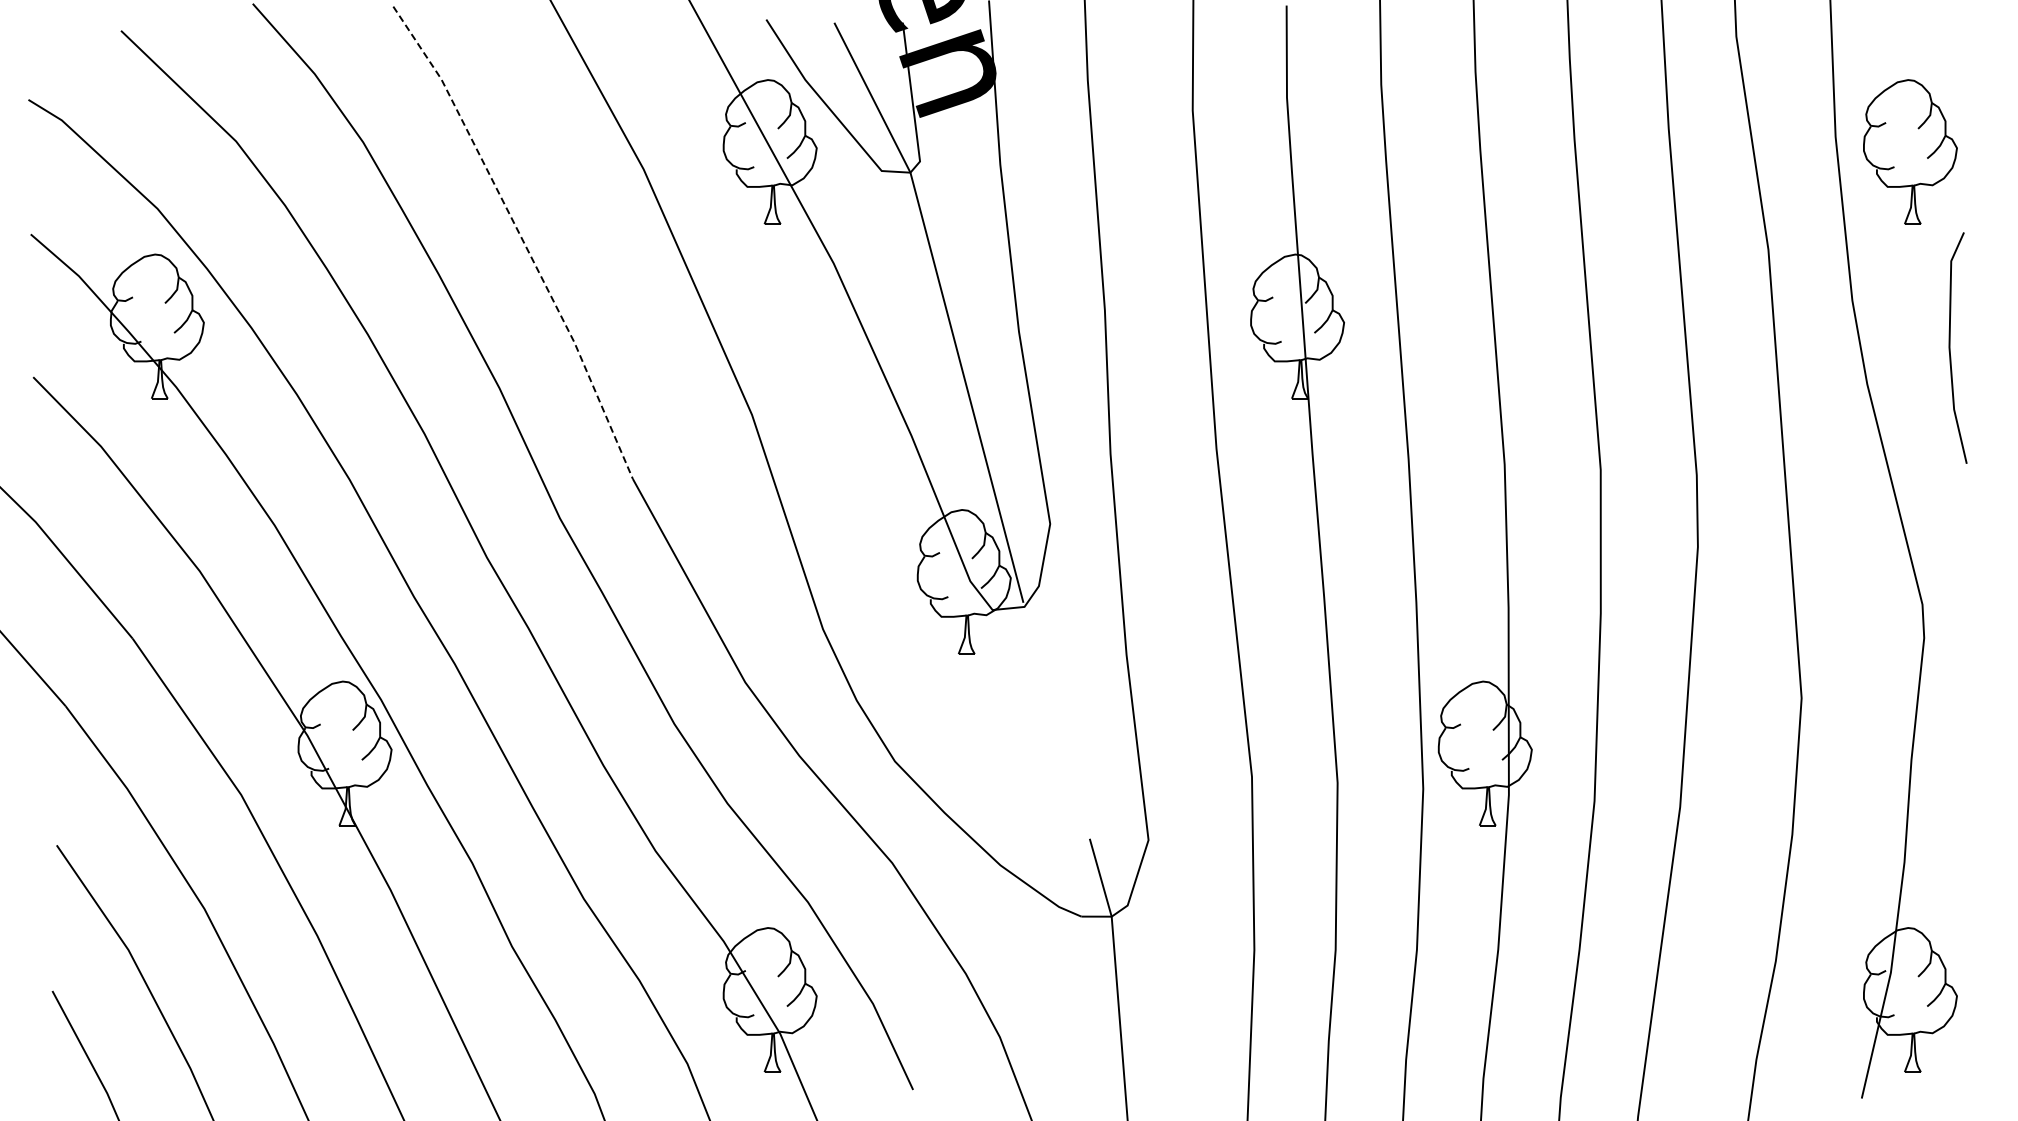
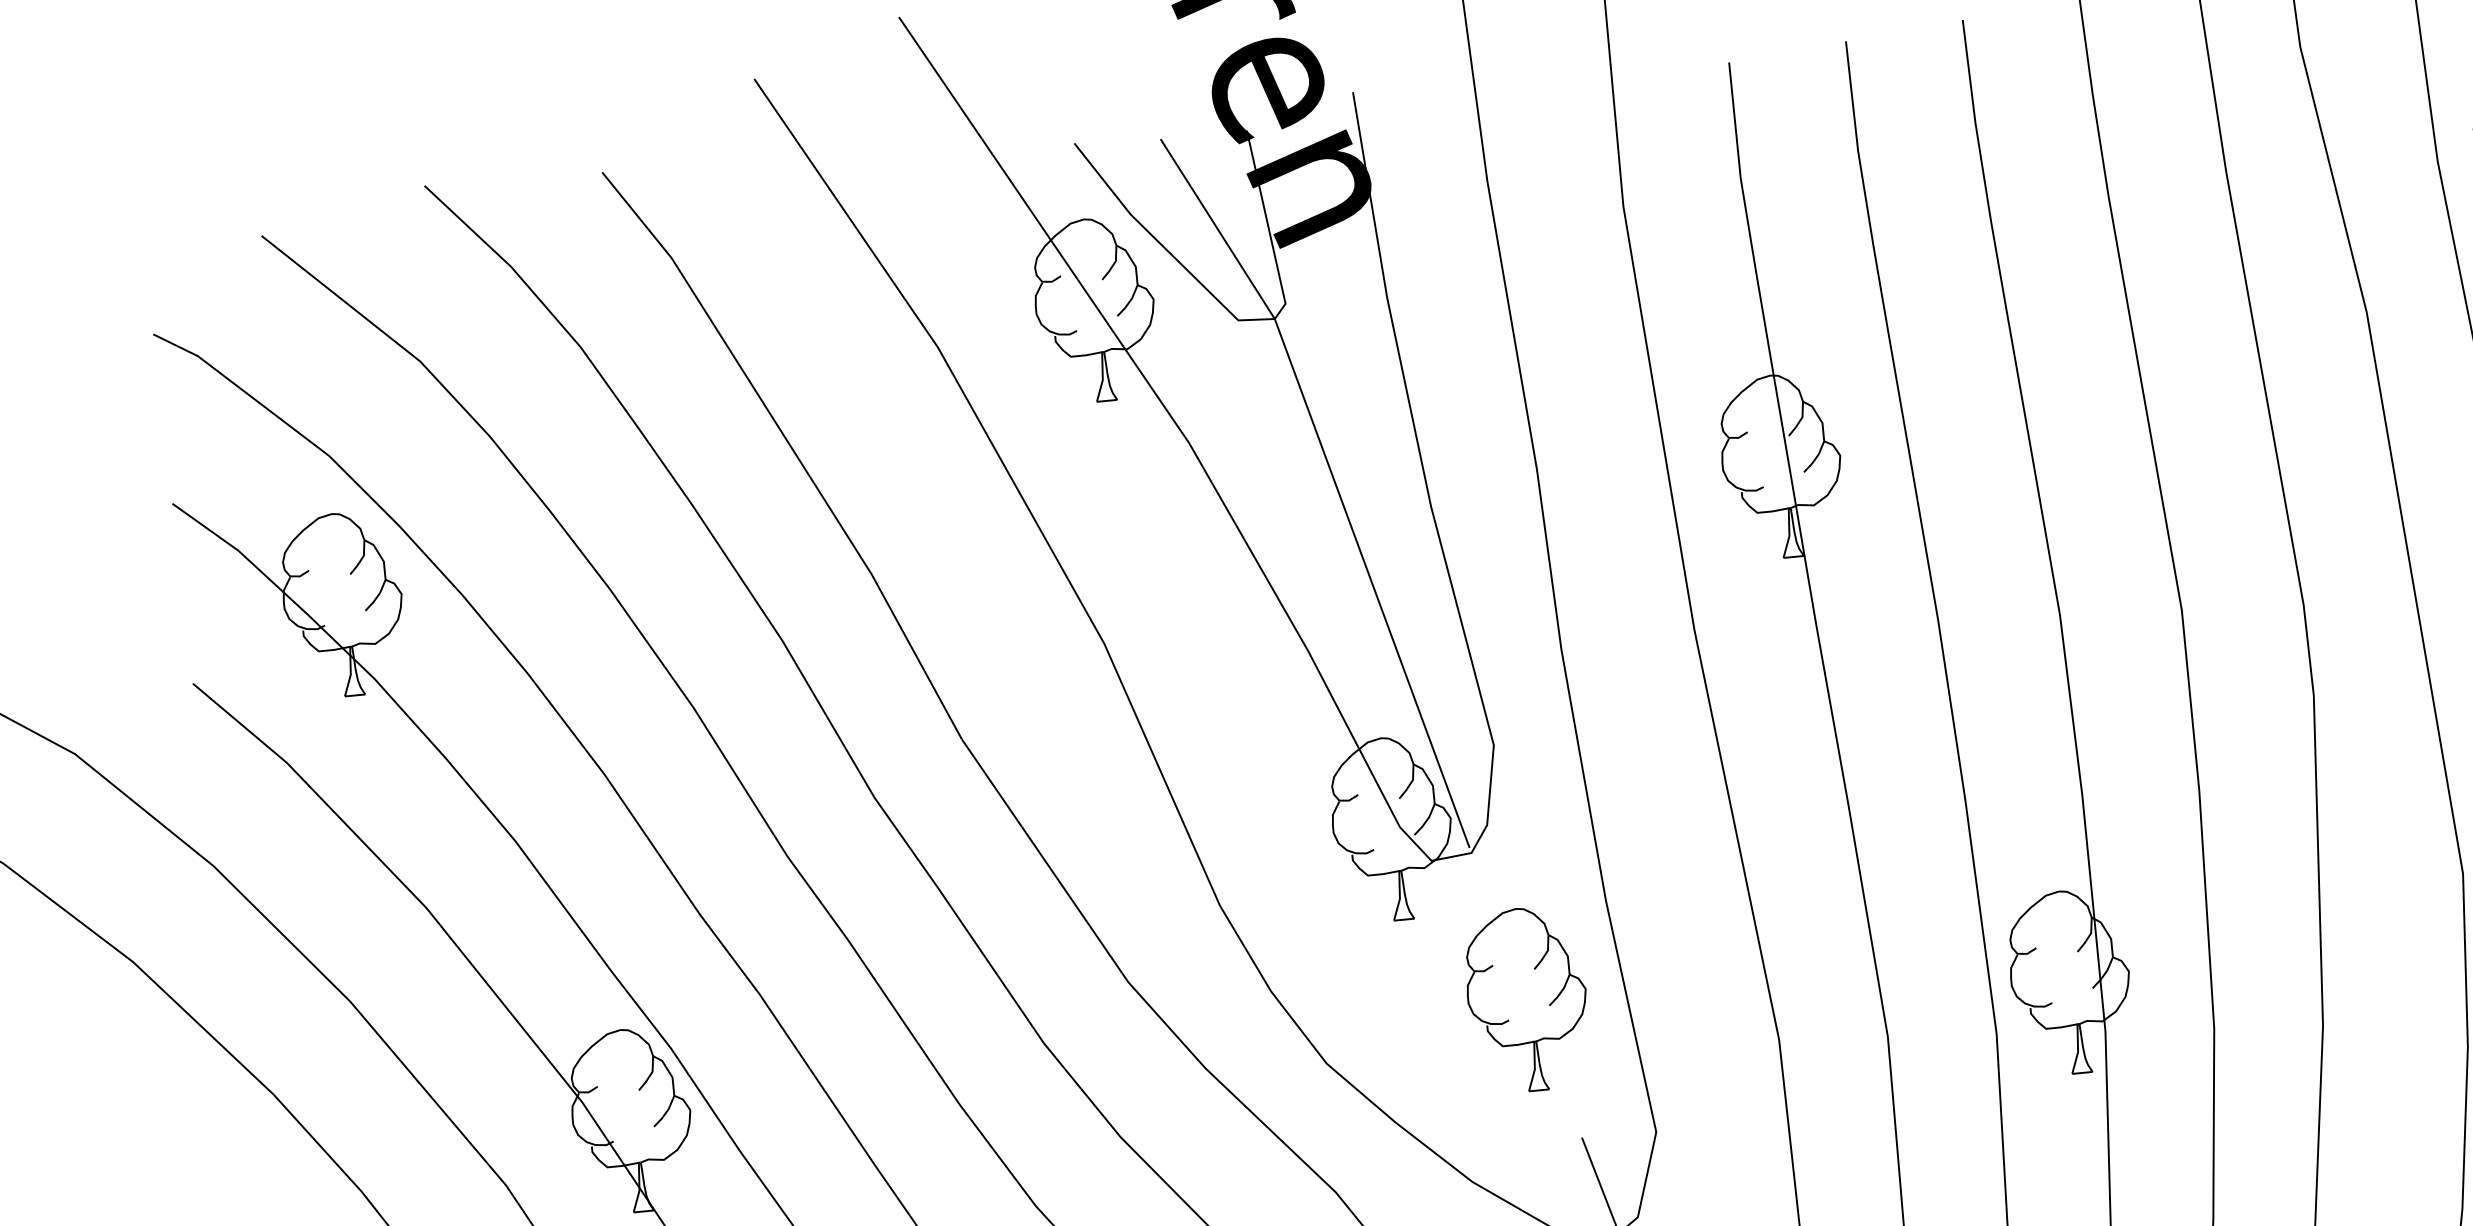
line: (521, 238) -> (792, 449), dashed -> solid
part: (1057, 725) -> (1527, 998), added

